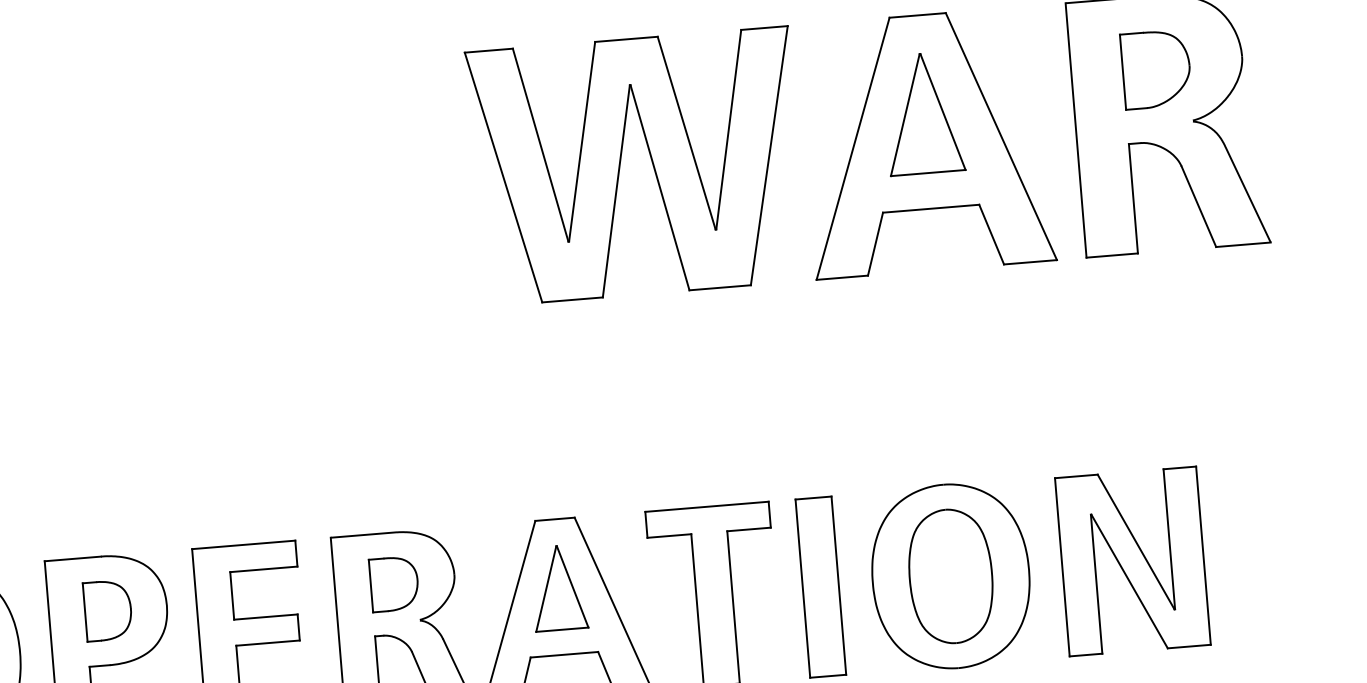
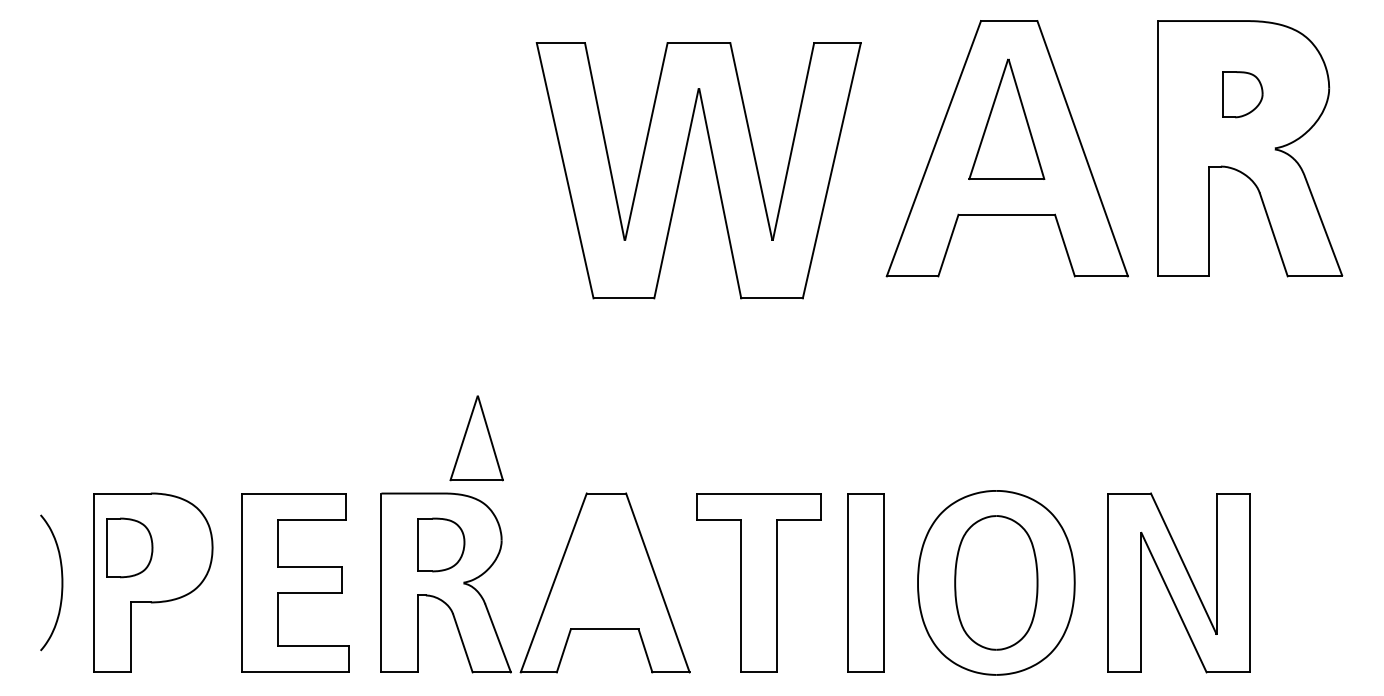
part: (1156, 69) -> (1242, 94), size x0.6
part: (621, 163) -> (683, 166), moved
part: (558, 588) -> (476, 438), moved
part: (107, 610) -> (129, 547), moved

